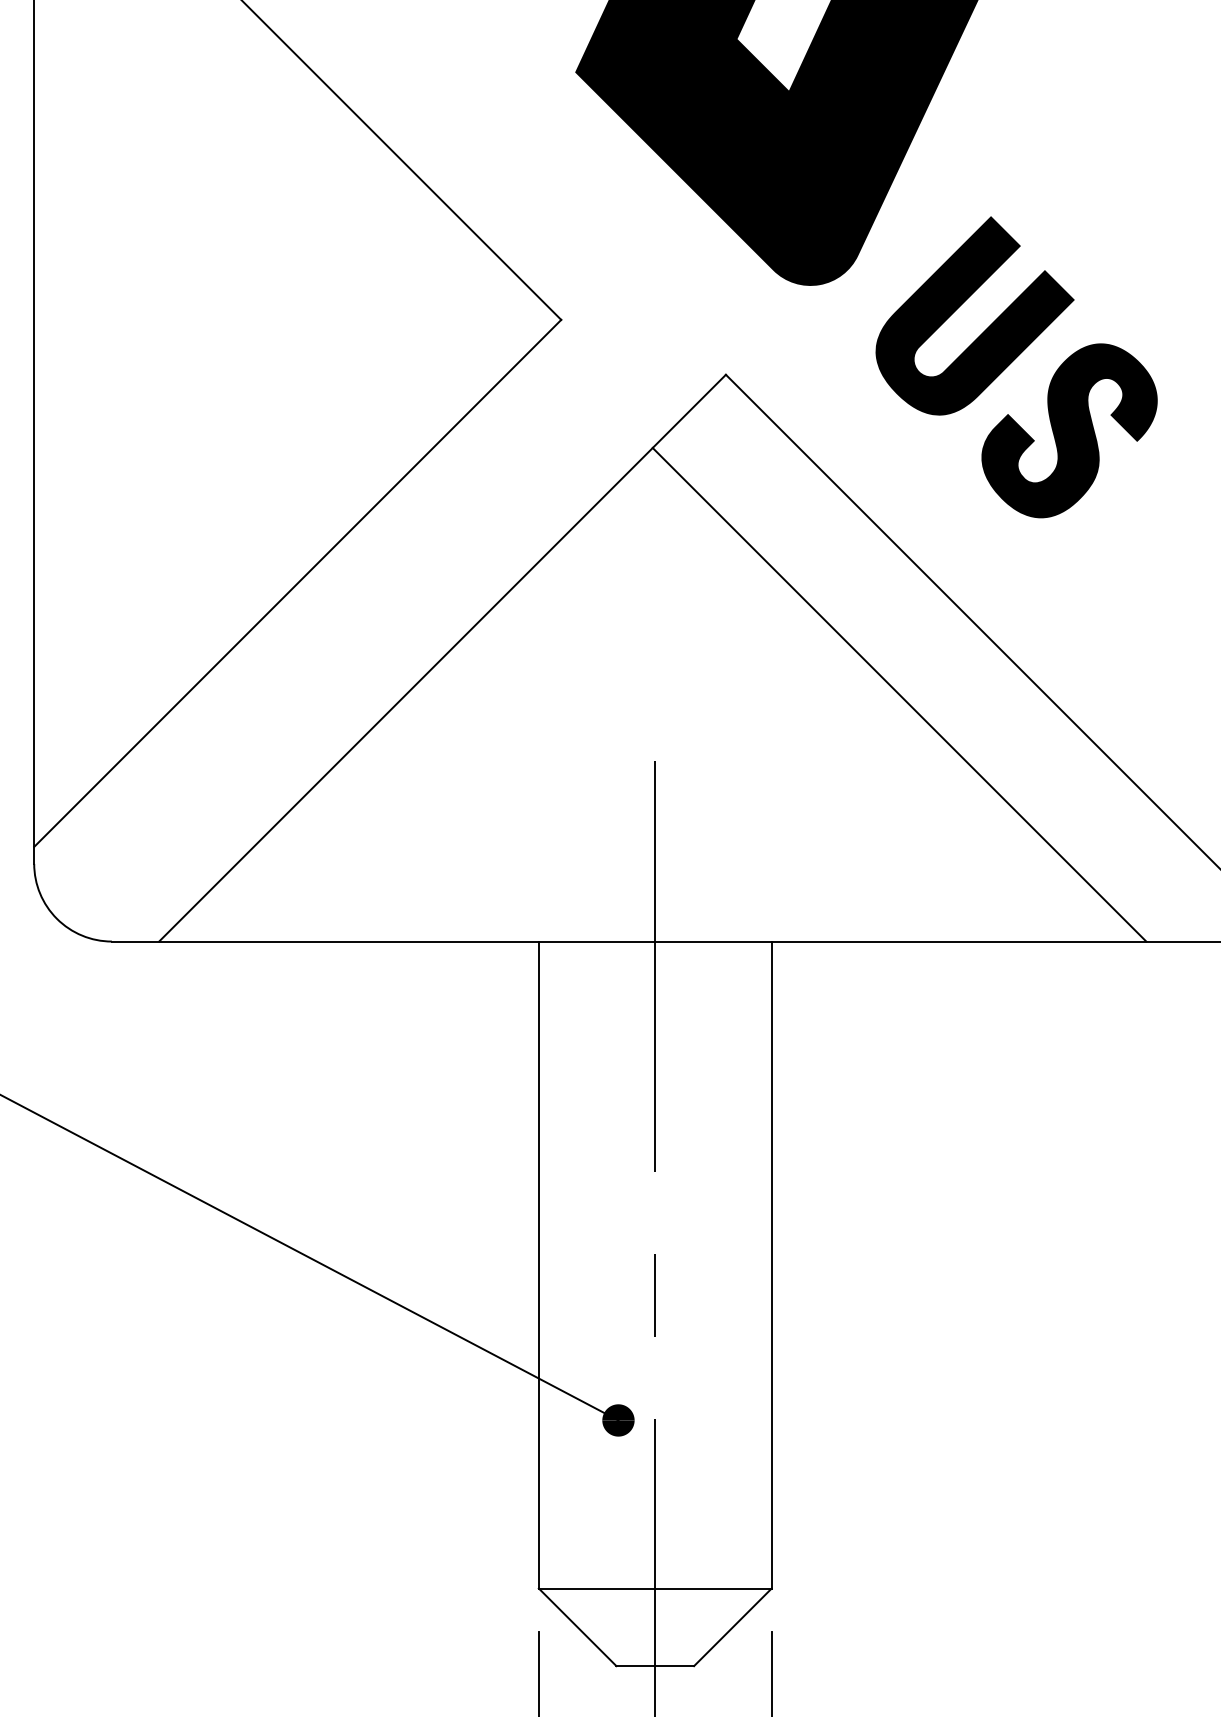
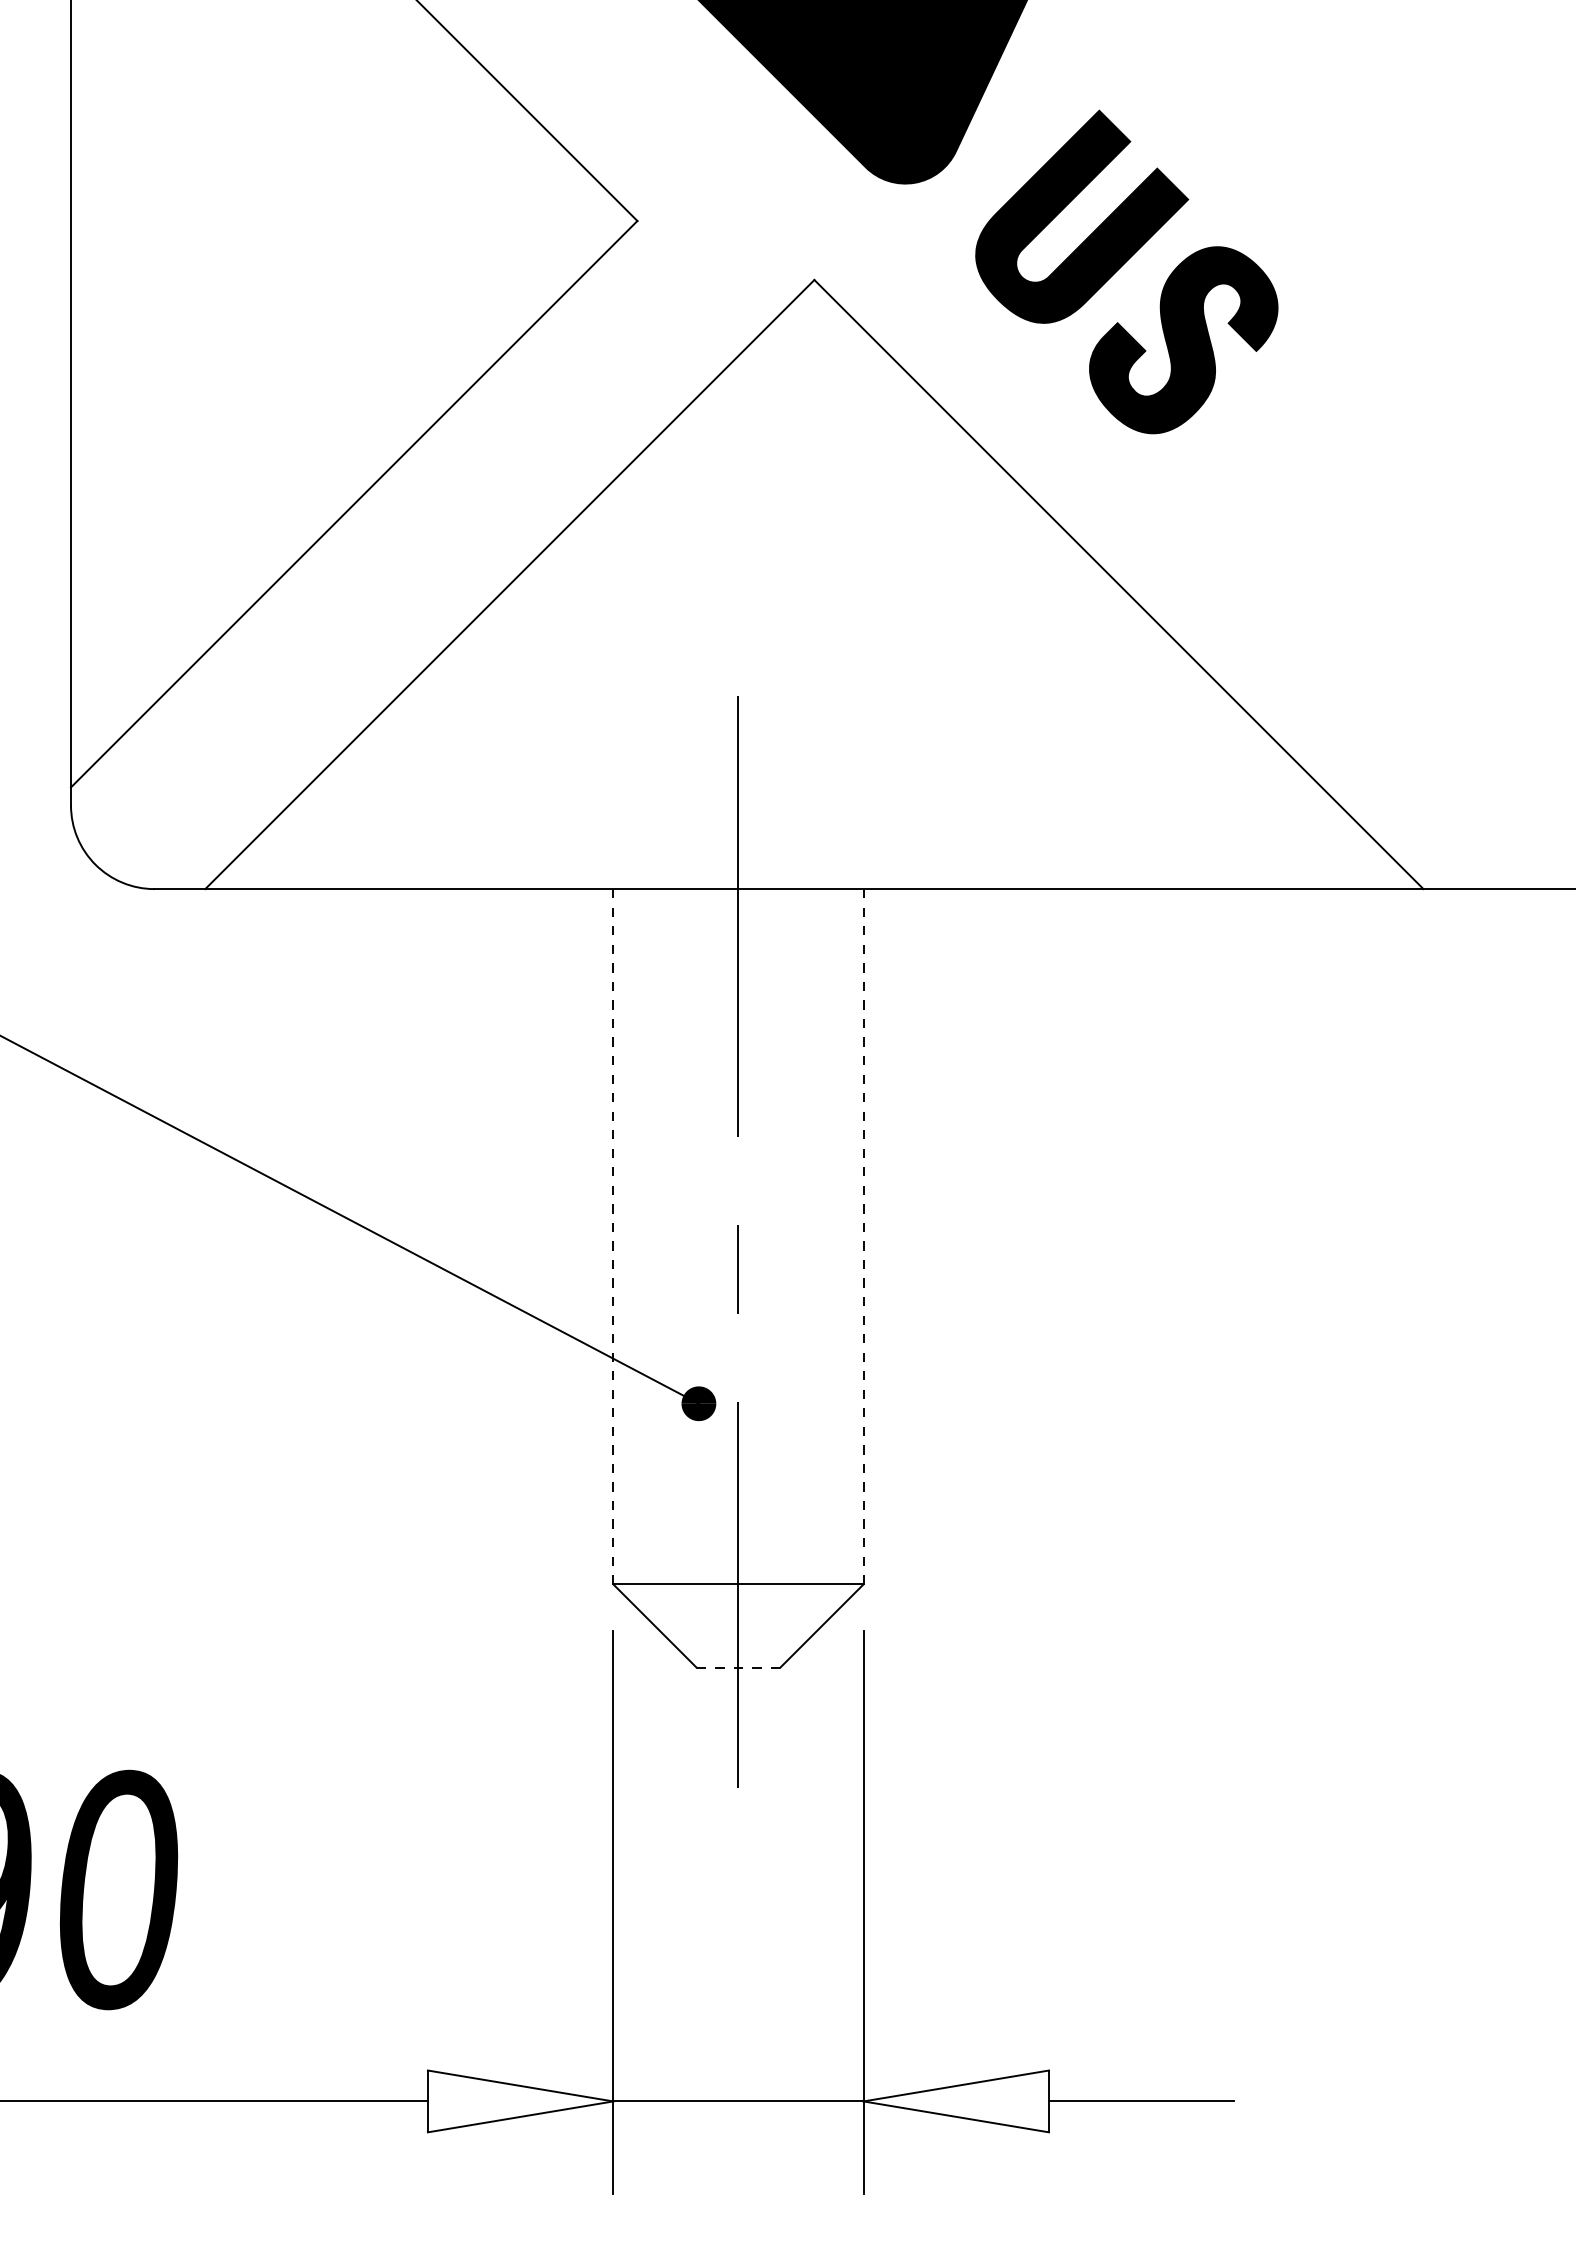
line: (899, 694) -> (1000, 623), removed
line: (538, 1264) -> (613, 1236), solid -> dashed
line: (771, 1264) -> (863, 1236), solid -> dashed
line: (655, 1665) -> (738, 1667), solid -> dashed

